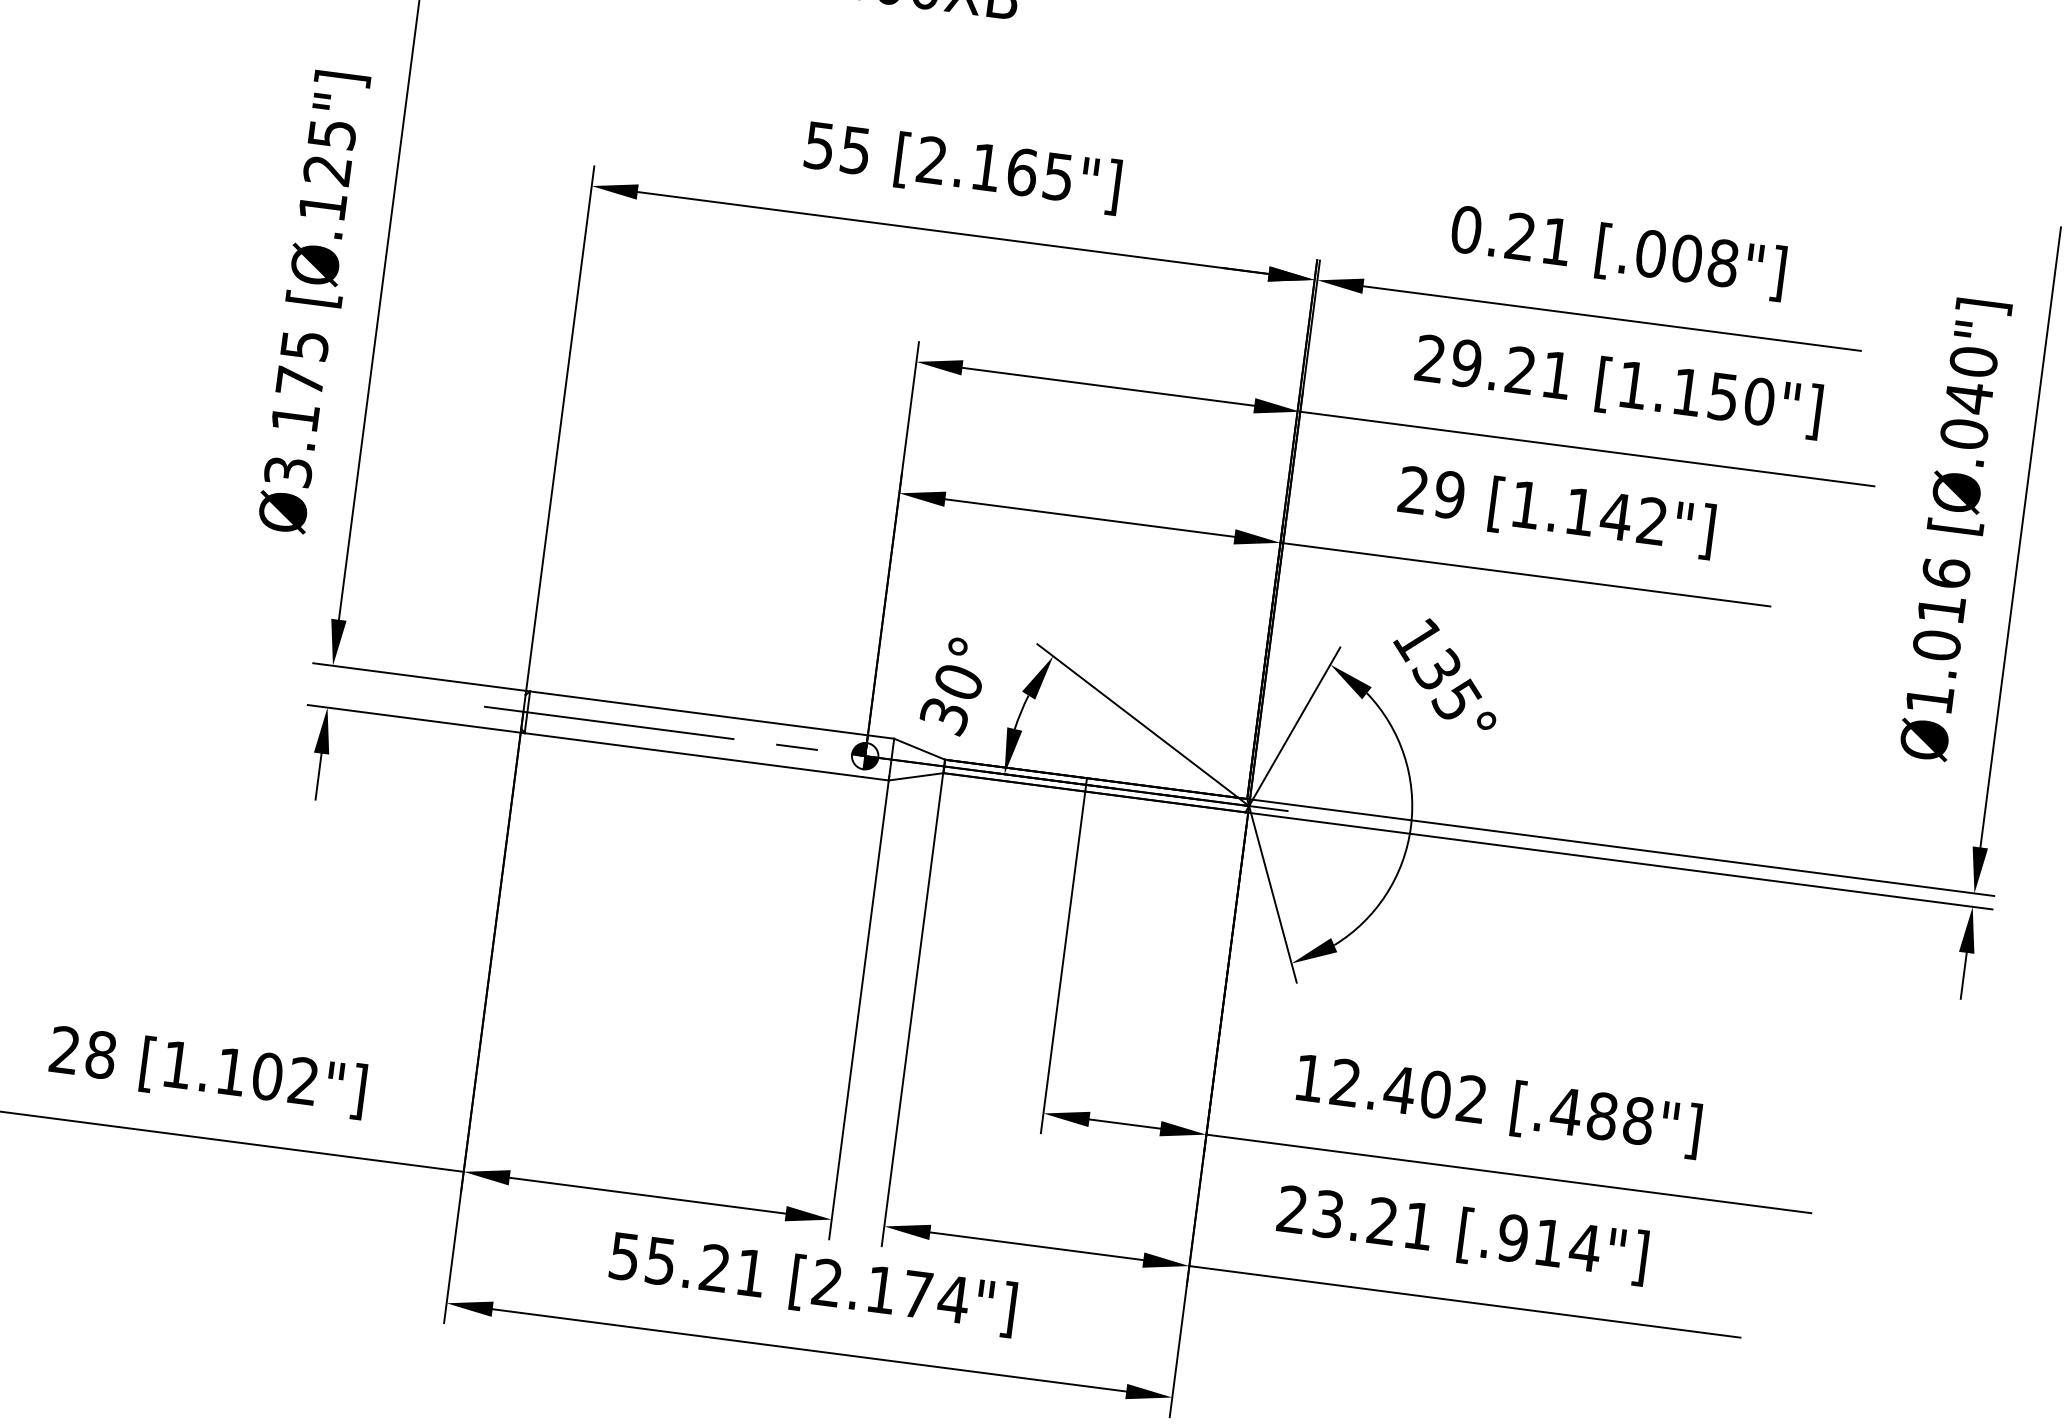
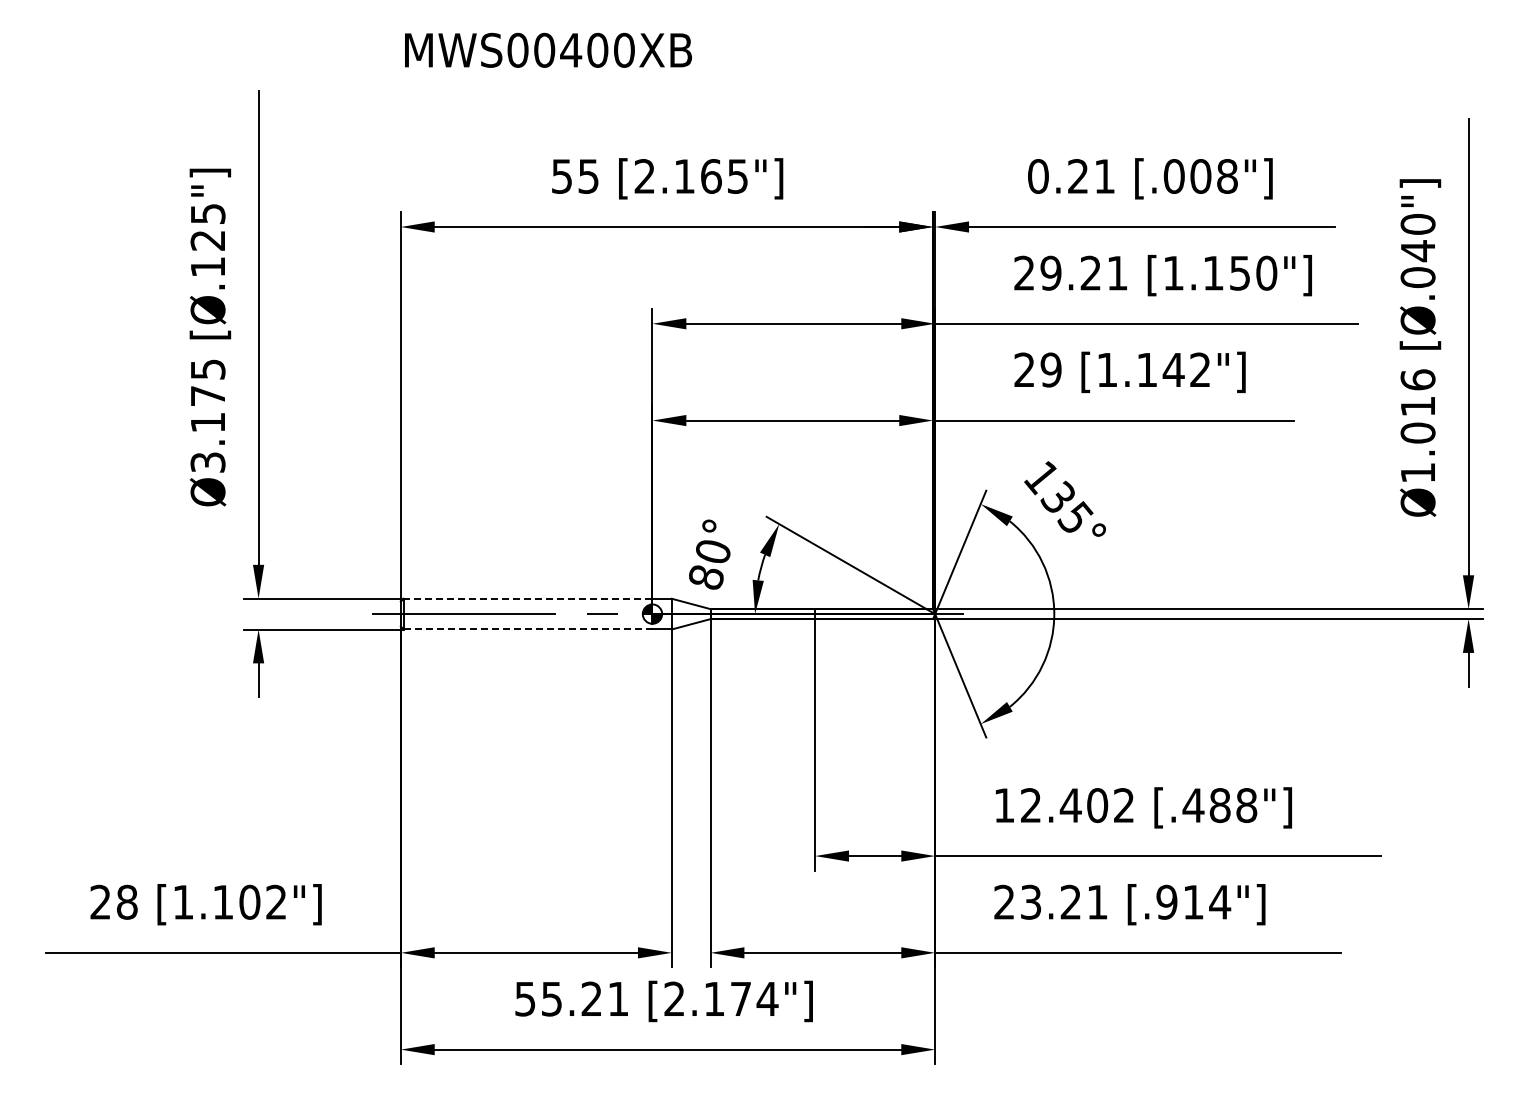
line: (698, 712) -> (527, 598), solid -> dashed
text: (943, 717) -> (705, 578), 30° -> 80°
line: (694, 755) -> (528, 629), solid -> dashed

